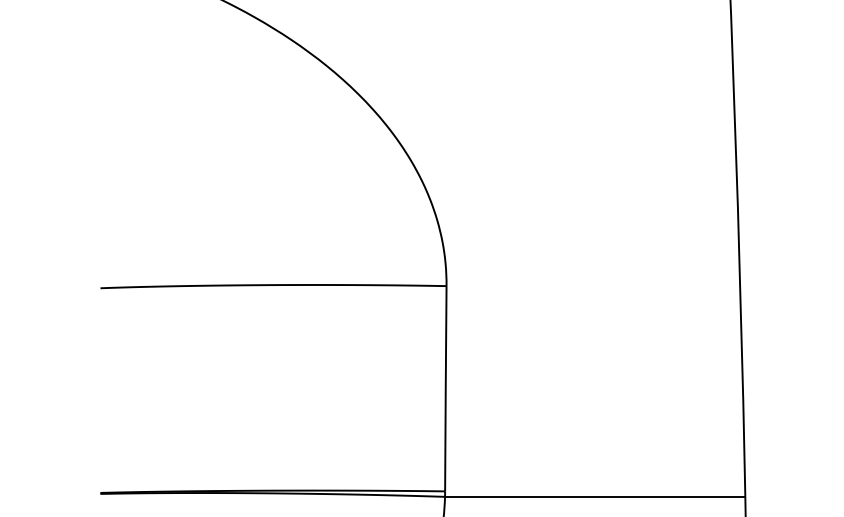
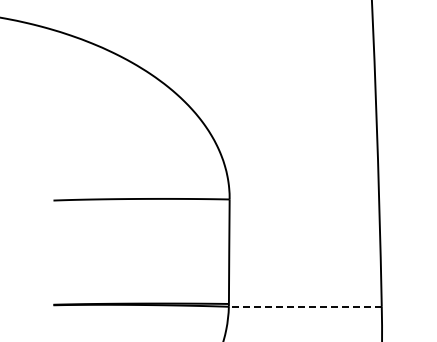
line: (593, 496) -> (304, 306), solid -> dashed

